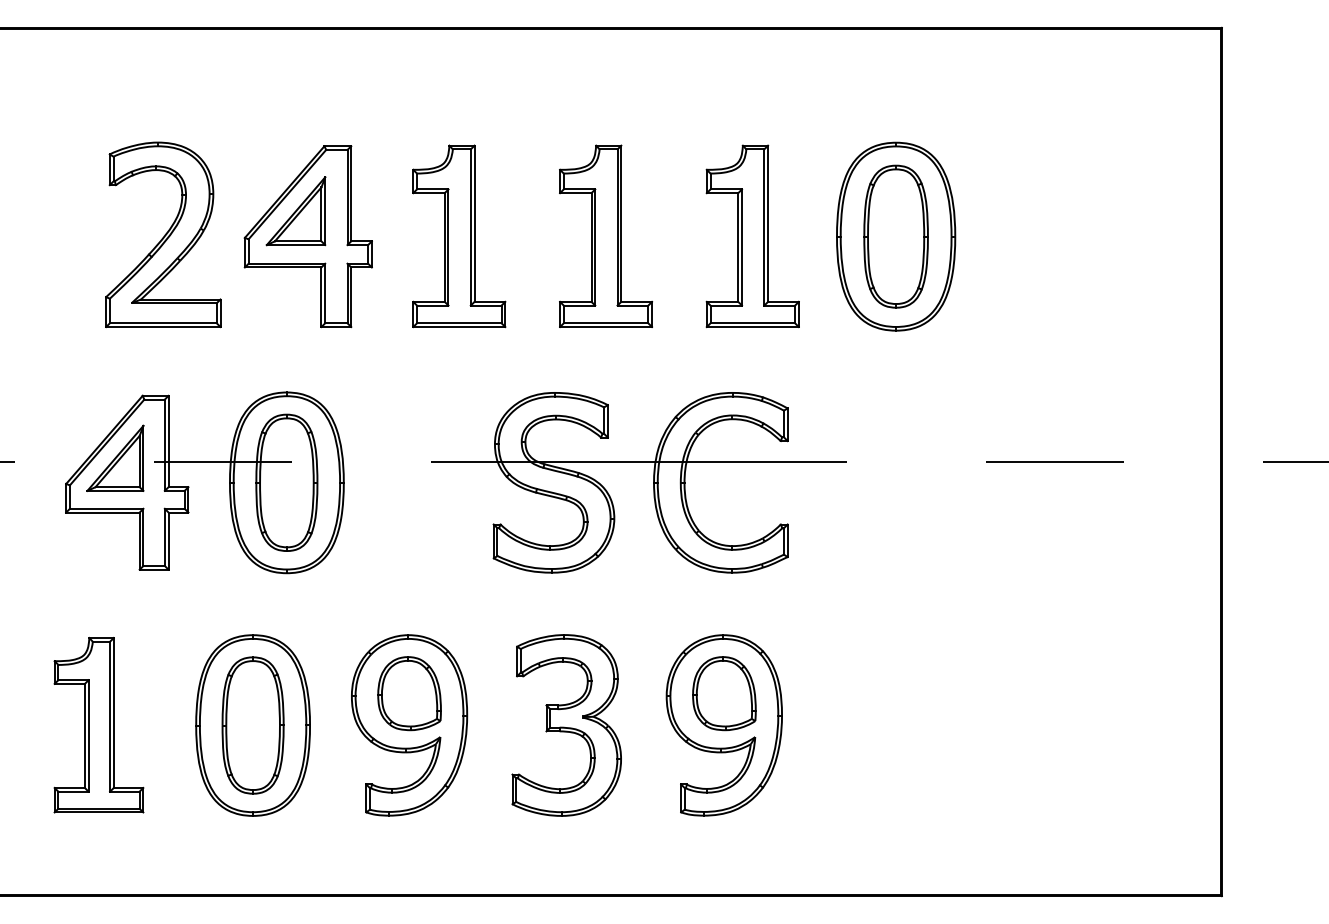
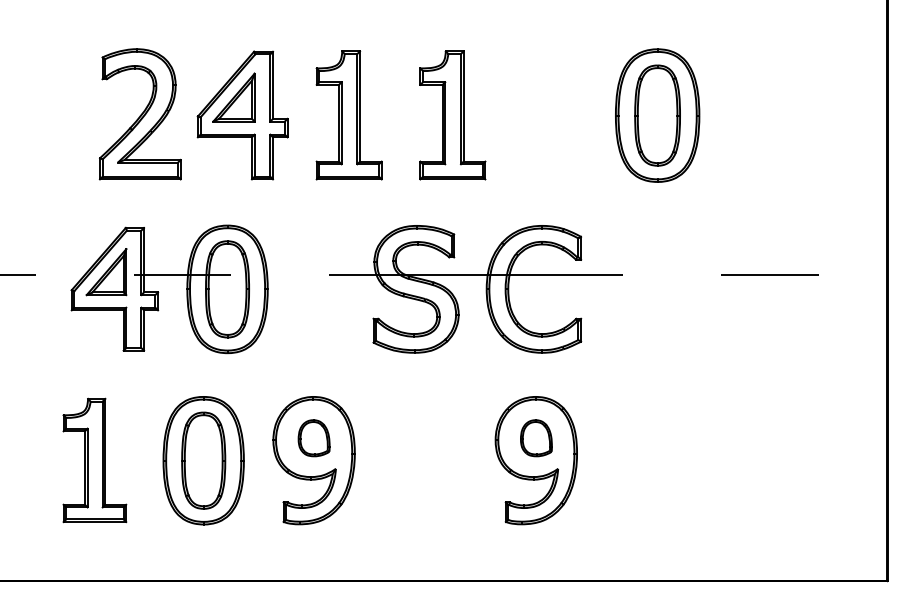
part: (752, 236) -> (556, 115), removed
part: (409, 693) -> (314, 438), size x0.7
part: (724, 693) -> (536, 438), size x0.7
part: (566, 725) -> (424, 460), removed

